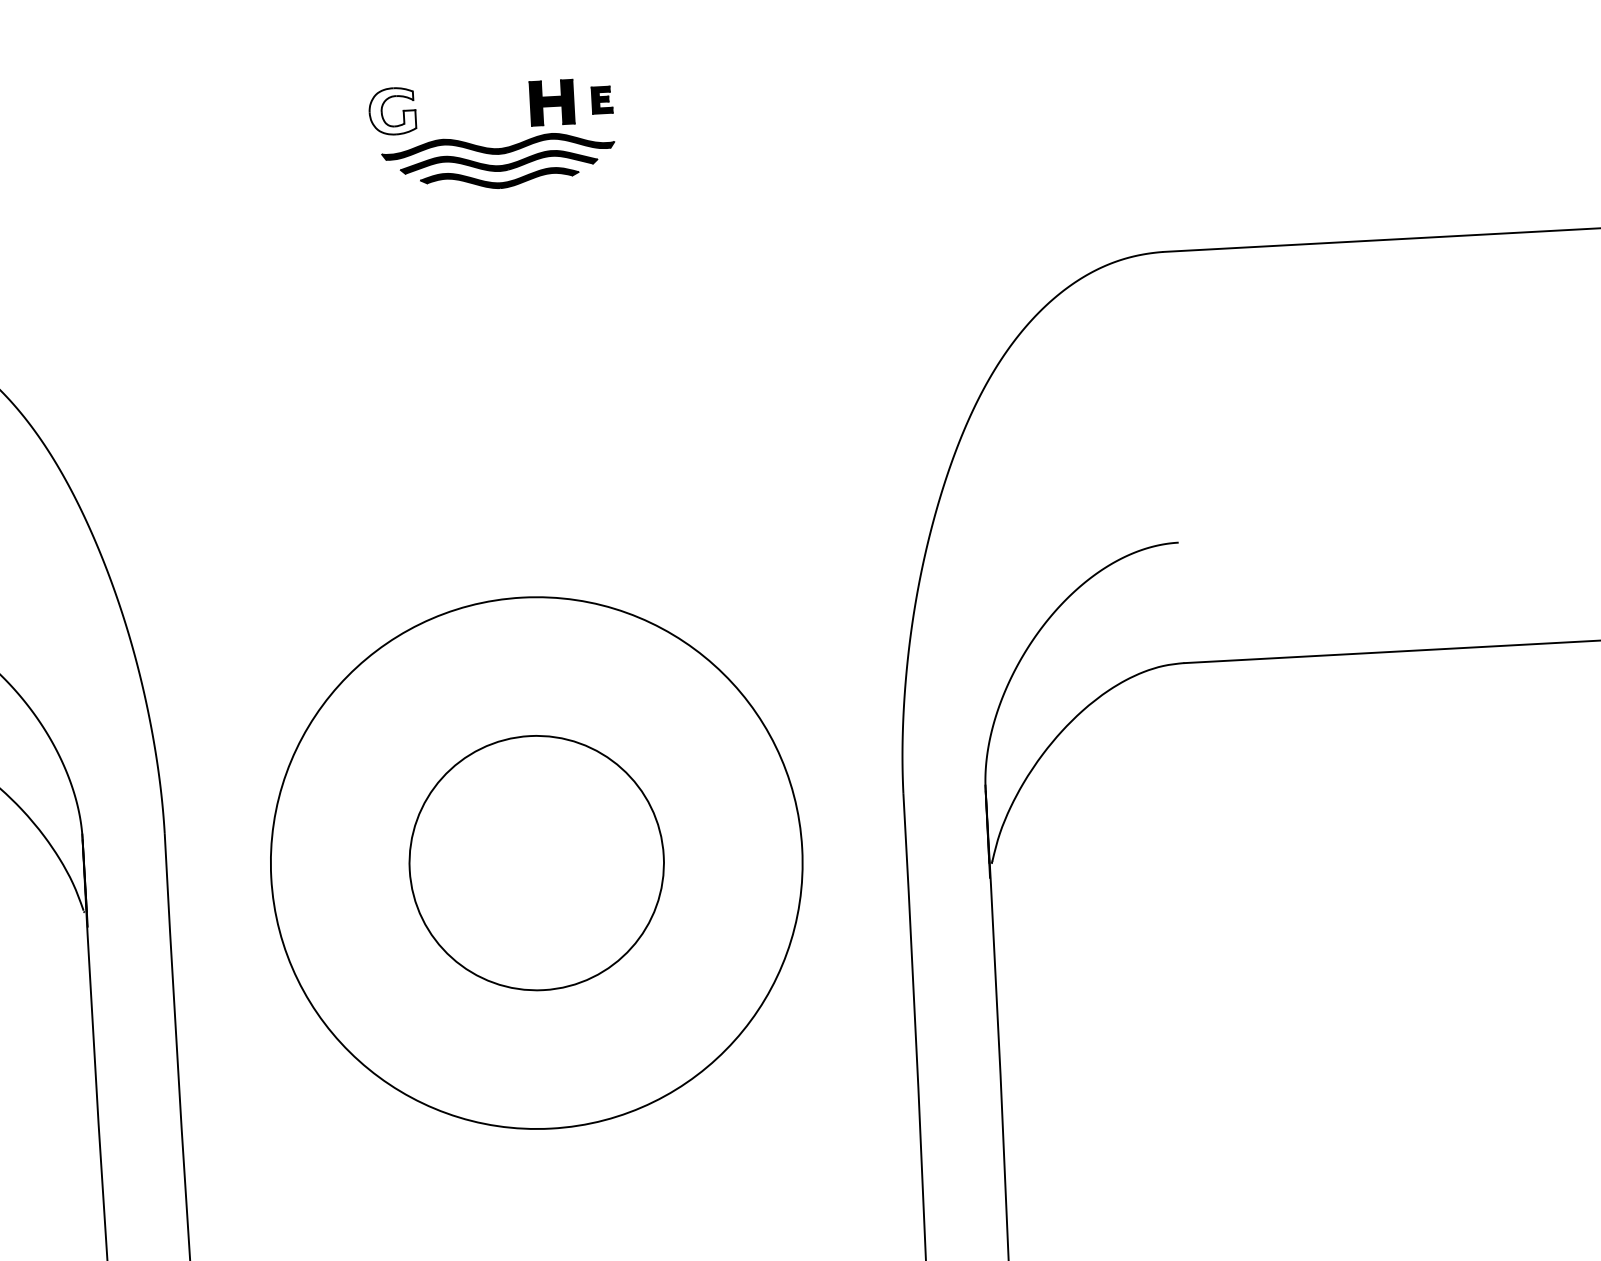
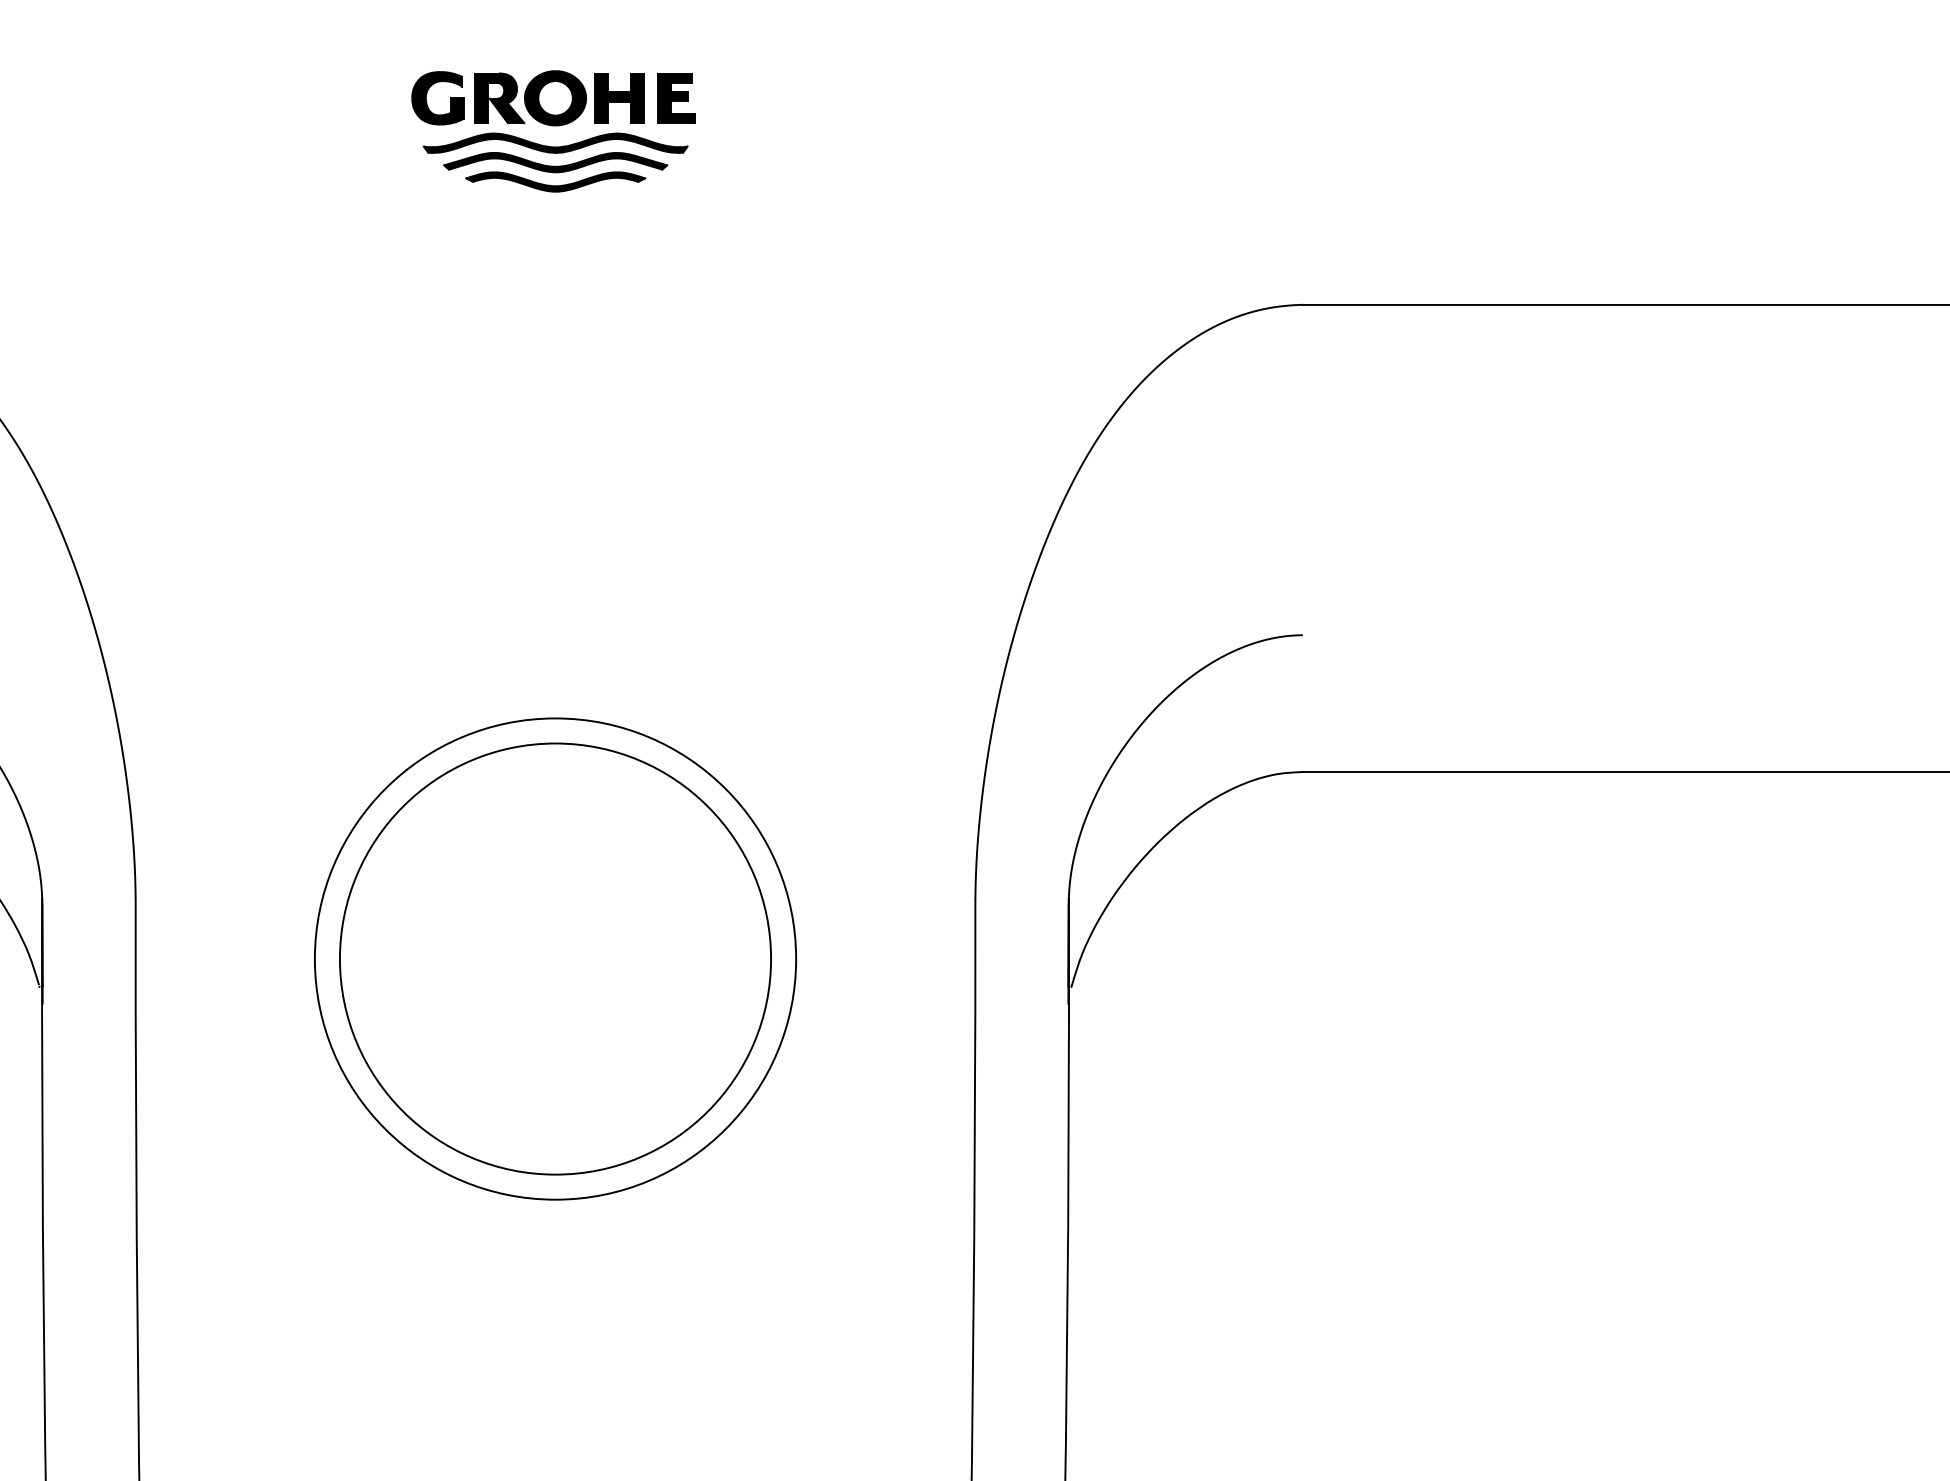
part: (602, 100) -> (676, 98), size x1.67
part: (473, 107) -> (530, 98), added
fill: (392, 111) -> (438, 98), added
circle: (536, 862) -> (555, 958), size x0.71
circle: (536, 862) -> (555, 958), size x1.67

